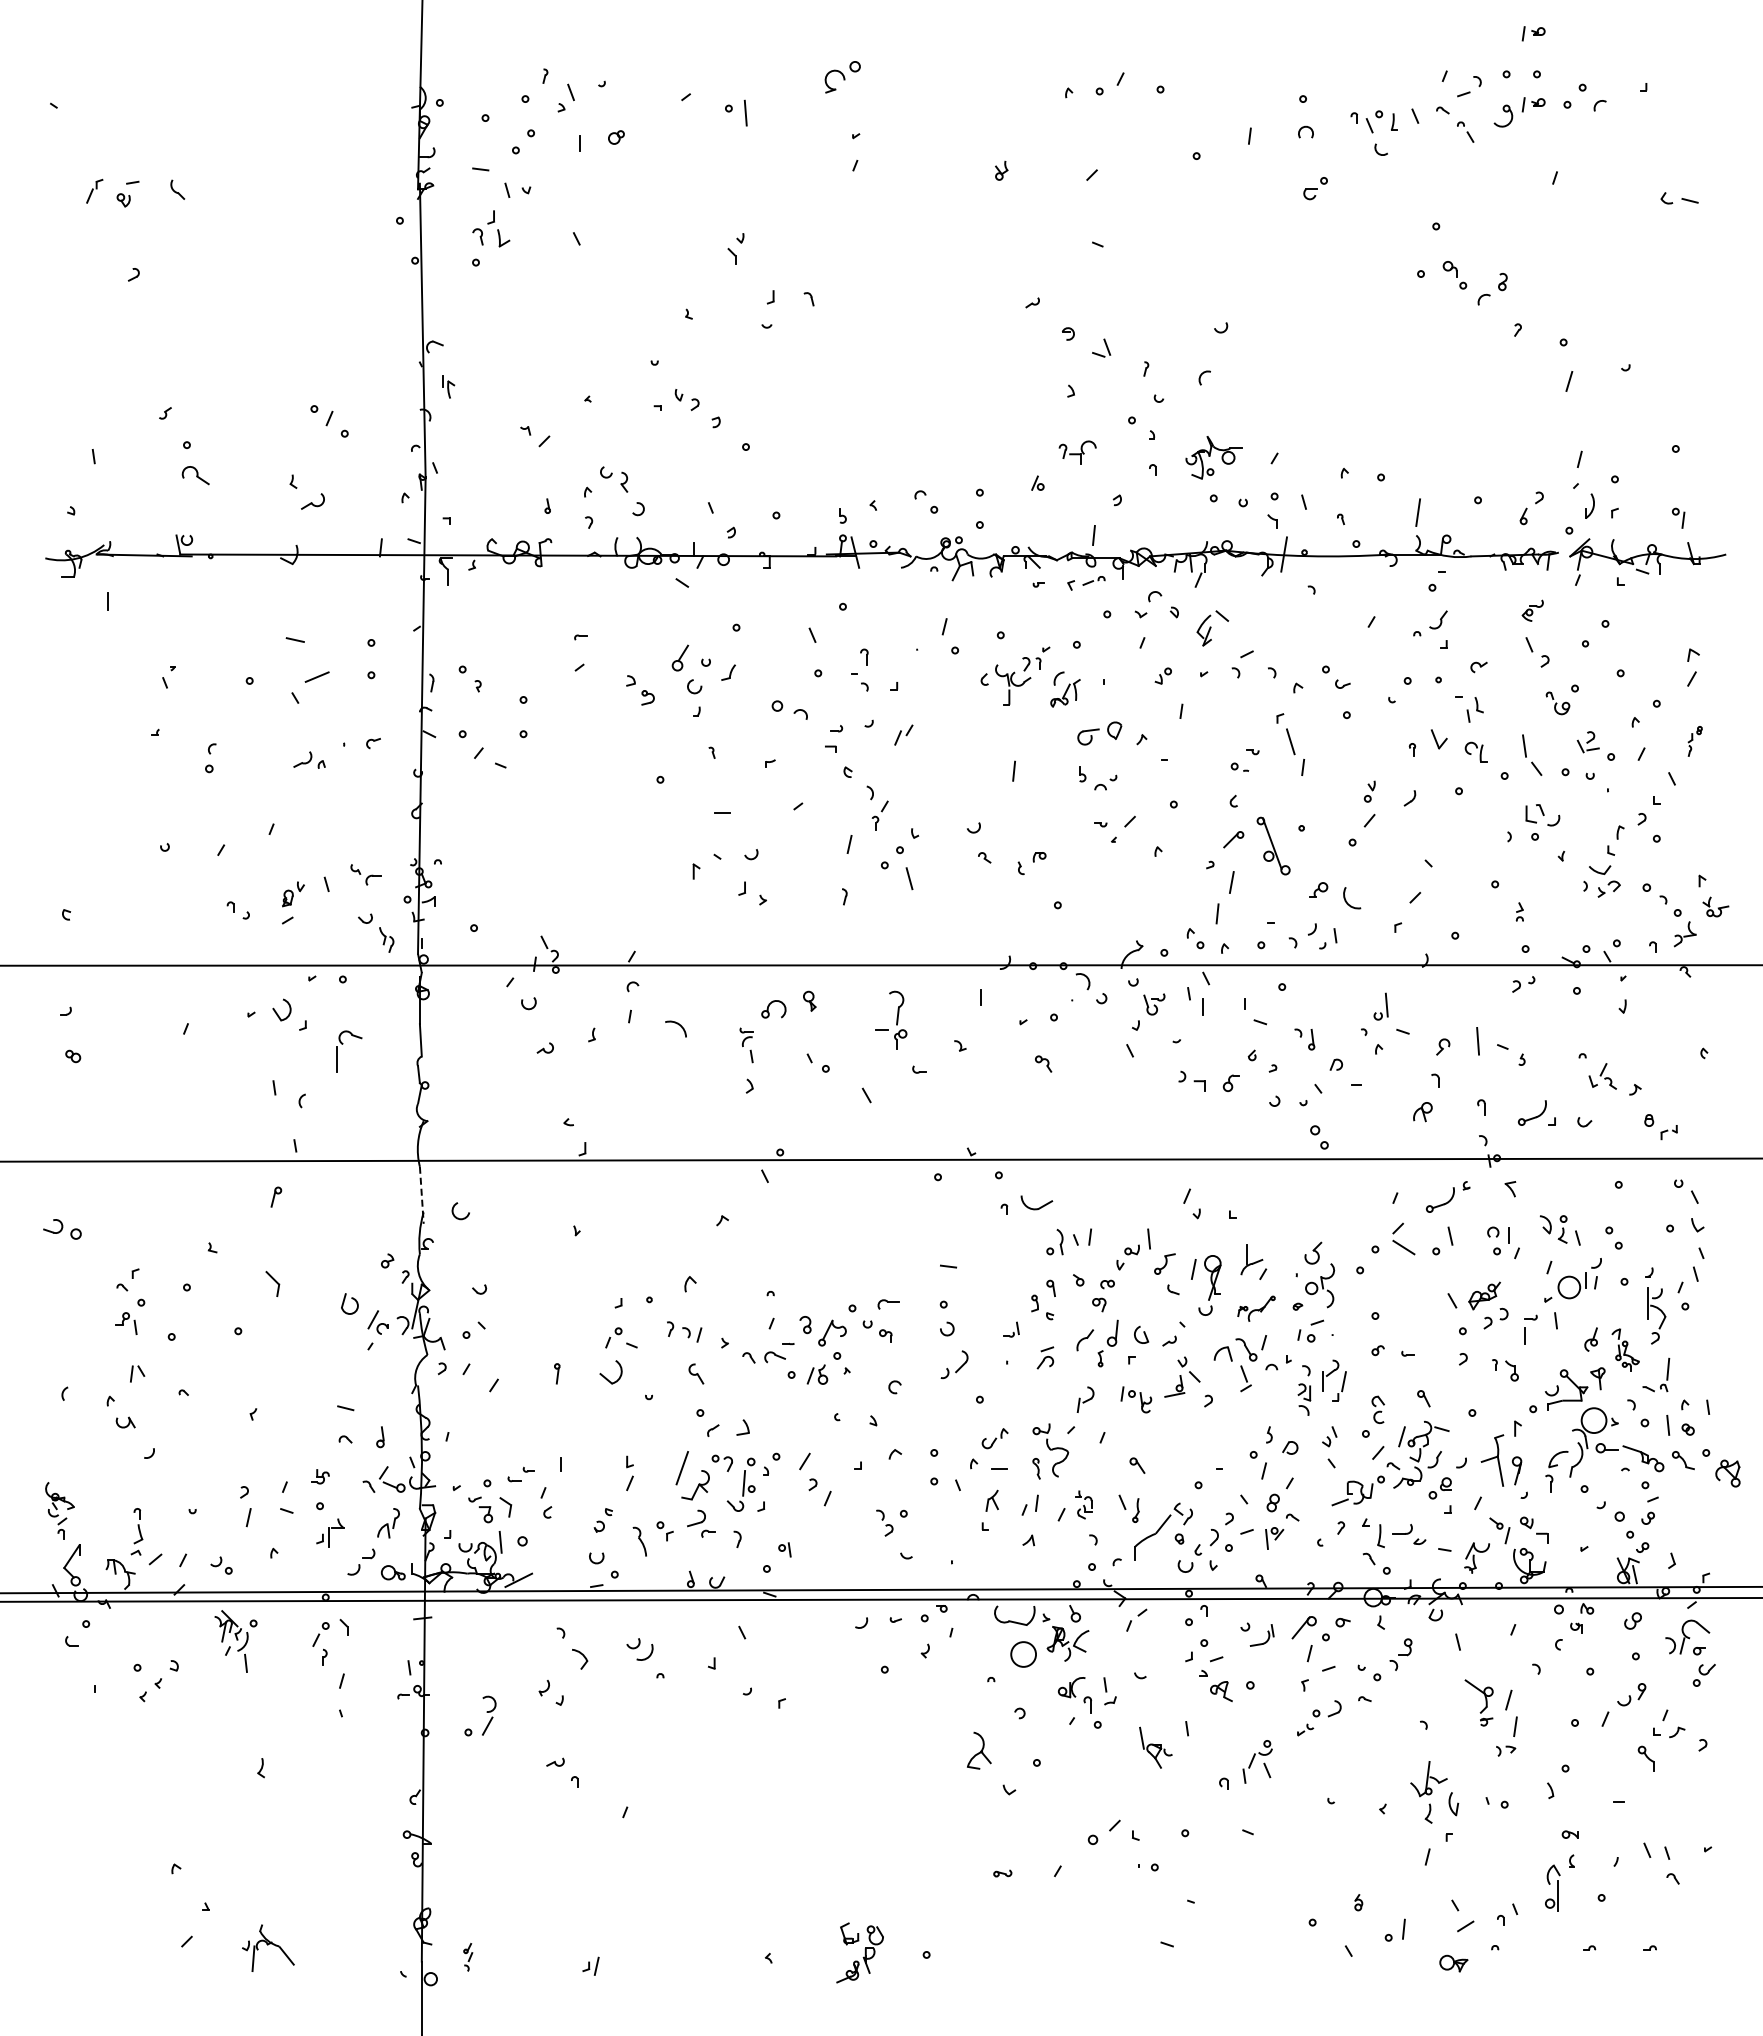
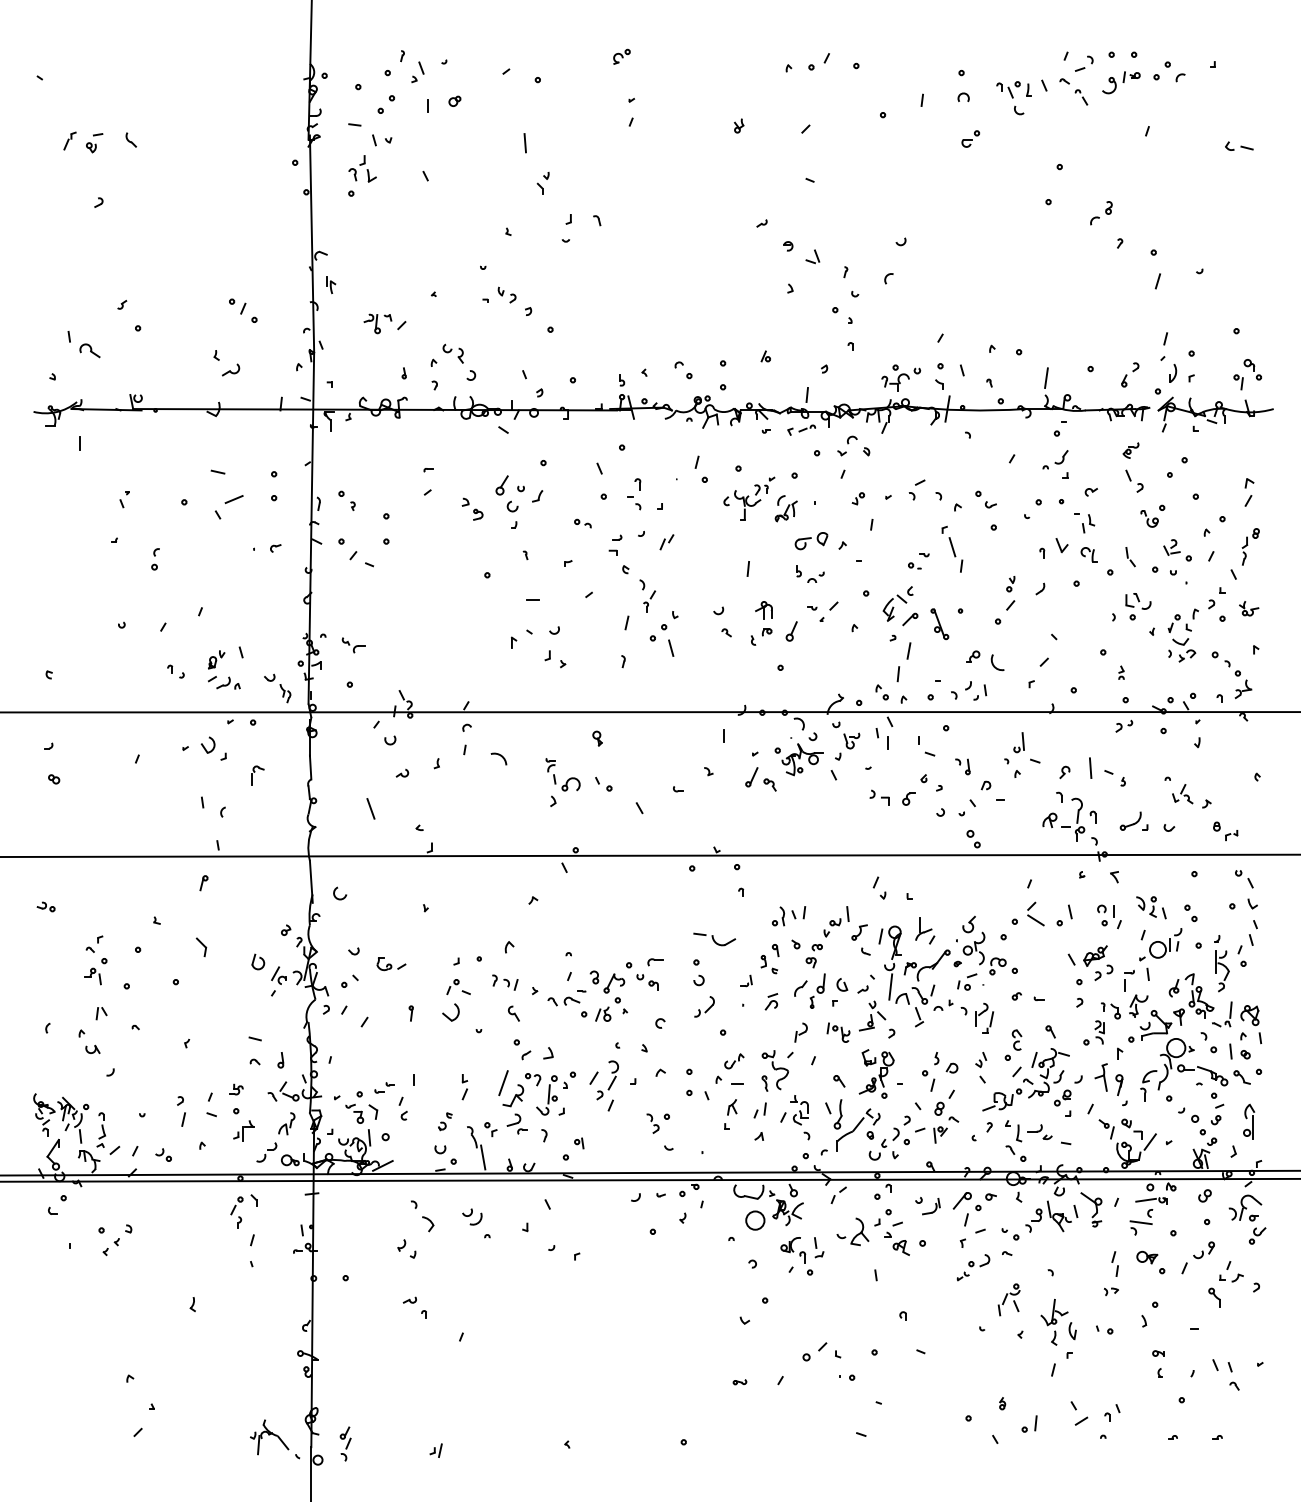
part: (1533, 33) -> (1131, 24), removed
part: (842, 76) -> (621, 56), size x0.62
line: (745, 112) -> (525, 142), moved
part: (1454, 275) -> (1252, 369), moved
part: (504, 438) -> (372, 323), added
part: (1077, 452) -> (895, 382), moved
part: (1213, 457) -> (802, 759), moved
part: (195, 475) -> (89, 350), moved
part: (1212, 628) -> (894, 608), moved
part: (789, 709) -> (582, 523), size x0.62
part: (1695, 741) -> (1251, 546), size x1.67
part: (1532, 754) -> (1130, 556), size x0.62
part: (309, 759) -> (228, 682), moved
part: (1035, 827) -> (764, 610), added
part: (1591, 845) -> (1174, 623), added
part: (1273, 846) -> (939, 624), size x0.71
part: (1072, 855) -> (791, 631), added
part: (365, 874) -> (353, 645), moved
part: (1715, 906) -> (1248, 608), moved
part: (773, 1009) -> (570, 784), moved
part: (891, 1019) -> (1073, 819), moved
part: (349, 1051) -> (257, 775), size x0.62
part: (1018, 1053) -> (751, 777), added
line: (502, 1096) -> (370, 808), added
line: (421, 1195) -> (311, 881), dashed -> solid
part: (1440, 1199) -> (1062, 884), removed
part: (1036, 1202) -> (723, 940), moved
part: (62, 1229) -> (46, 907), size x0.62
part: (530, 1306) -> (391, 963), added
part: (1256, 1308) -> (927, 965), size x1.67
part: (1352, 1309) -> (998, 966), added
line: (1207, 1337) -> (891, 986), added
part: (1625, 1349) -> (1199, 995), size x1.43
part: (1304, 1399) -> (1099, 1032), moved
part: (1491, 1460) -> (1100, 1077), size x0.71
part: (1727, 1473) -> (1249, 1015), moved
part: (1083, 1504) -> (799, 1109), size x1.43
part: (1135, 1510) -> (837, 1114), size x1.67
line: (1558, 1547) -> (1149, 1141), added
part: (1477, 1557) -> (1138, 1005), moved
line: (654, 1568) -> (483, 1157), added
line: (1552, 1626) -> (1145, 1199), added
part: (235, 1641) -> (72, 1120), moved
line: (1546, 1657) -> (1141, 1222), added
part: (1485, 1702) -> (1096, 1209), moved
part: (1510, 1713) -> (1114, 1264), size x0.71
part: (489, 1715) -> (613, 1075), moved
part: (1155, 1747) -> (1059, 1216), moved
part: (979, 1750) -> (860, 1231), moved
part: (1257, 1761) -> (1009, 1299), moved
part: (1552, 1887) -> (1248, 1121), moved
part: (268, 1947) -> (269, 1436), moved
part: (859, 1952) -> (876, 1071), moved
part: (467, 1957) -> (345, 1444), size x1.67
part: (1453, 1963) -> (1147, 1257), moved

